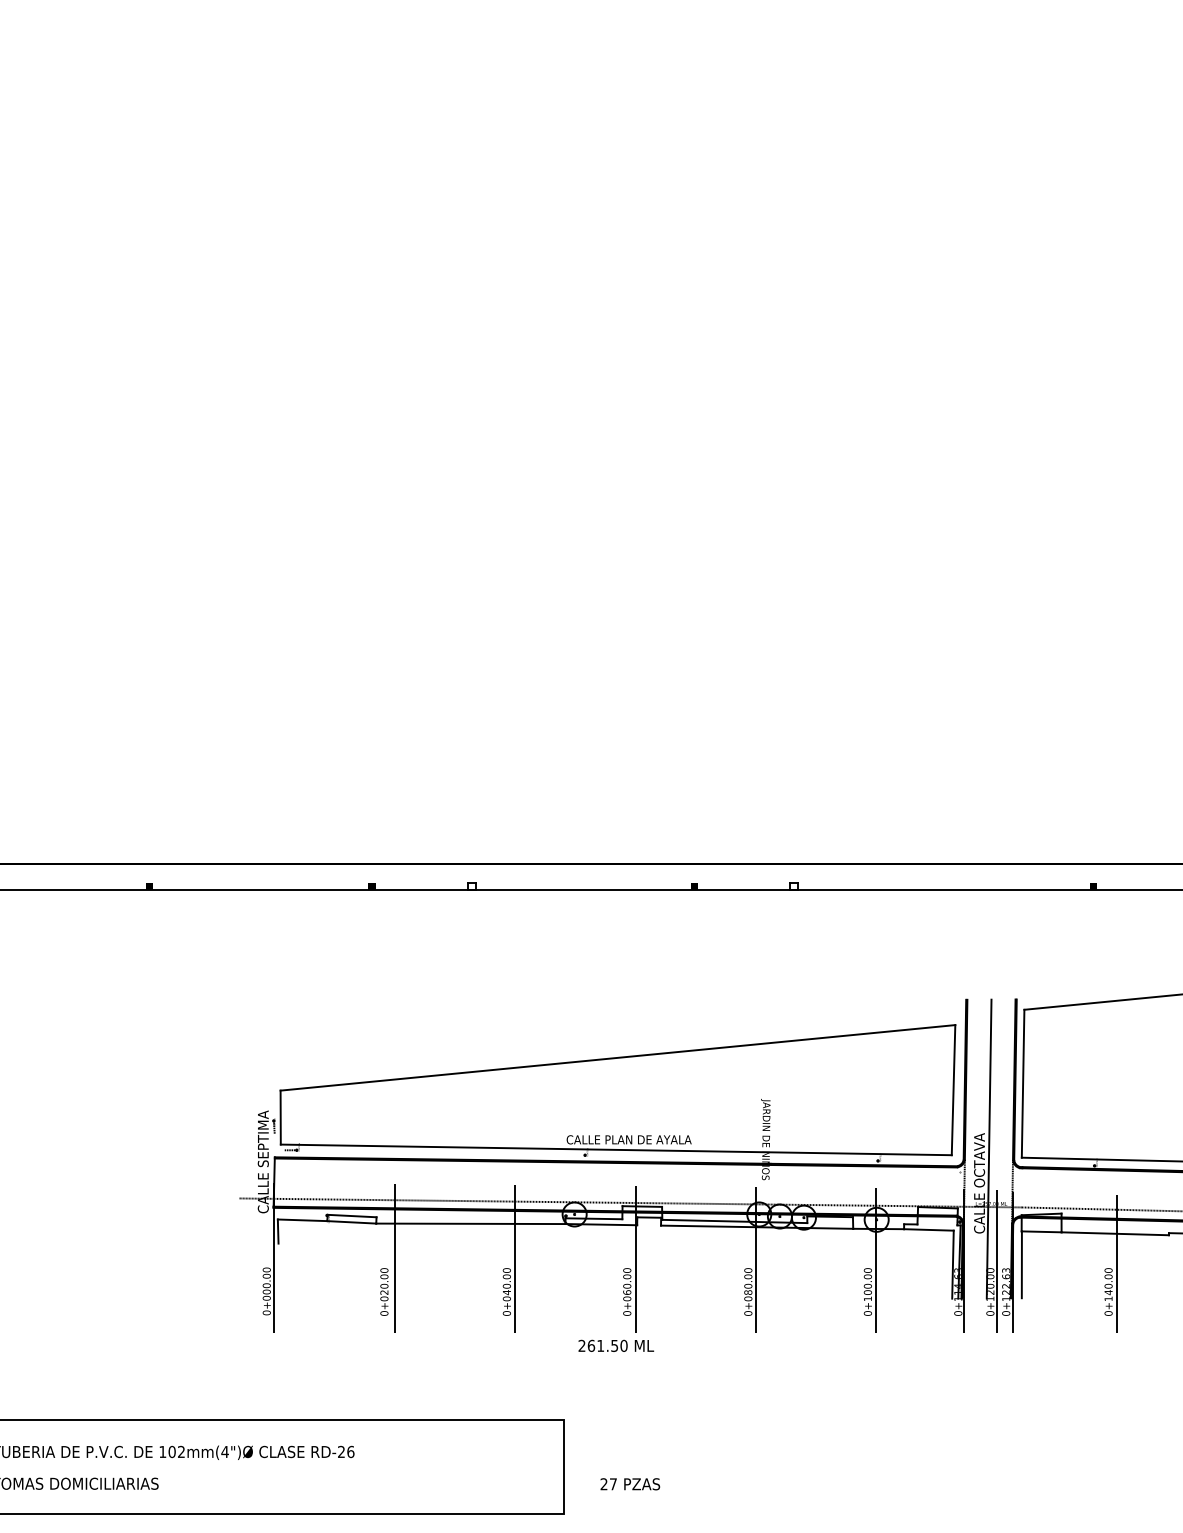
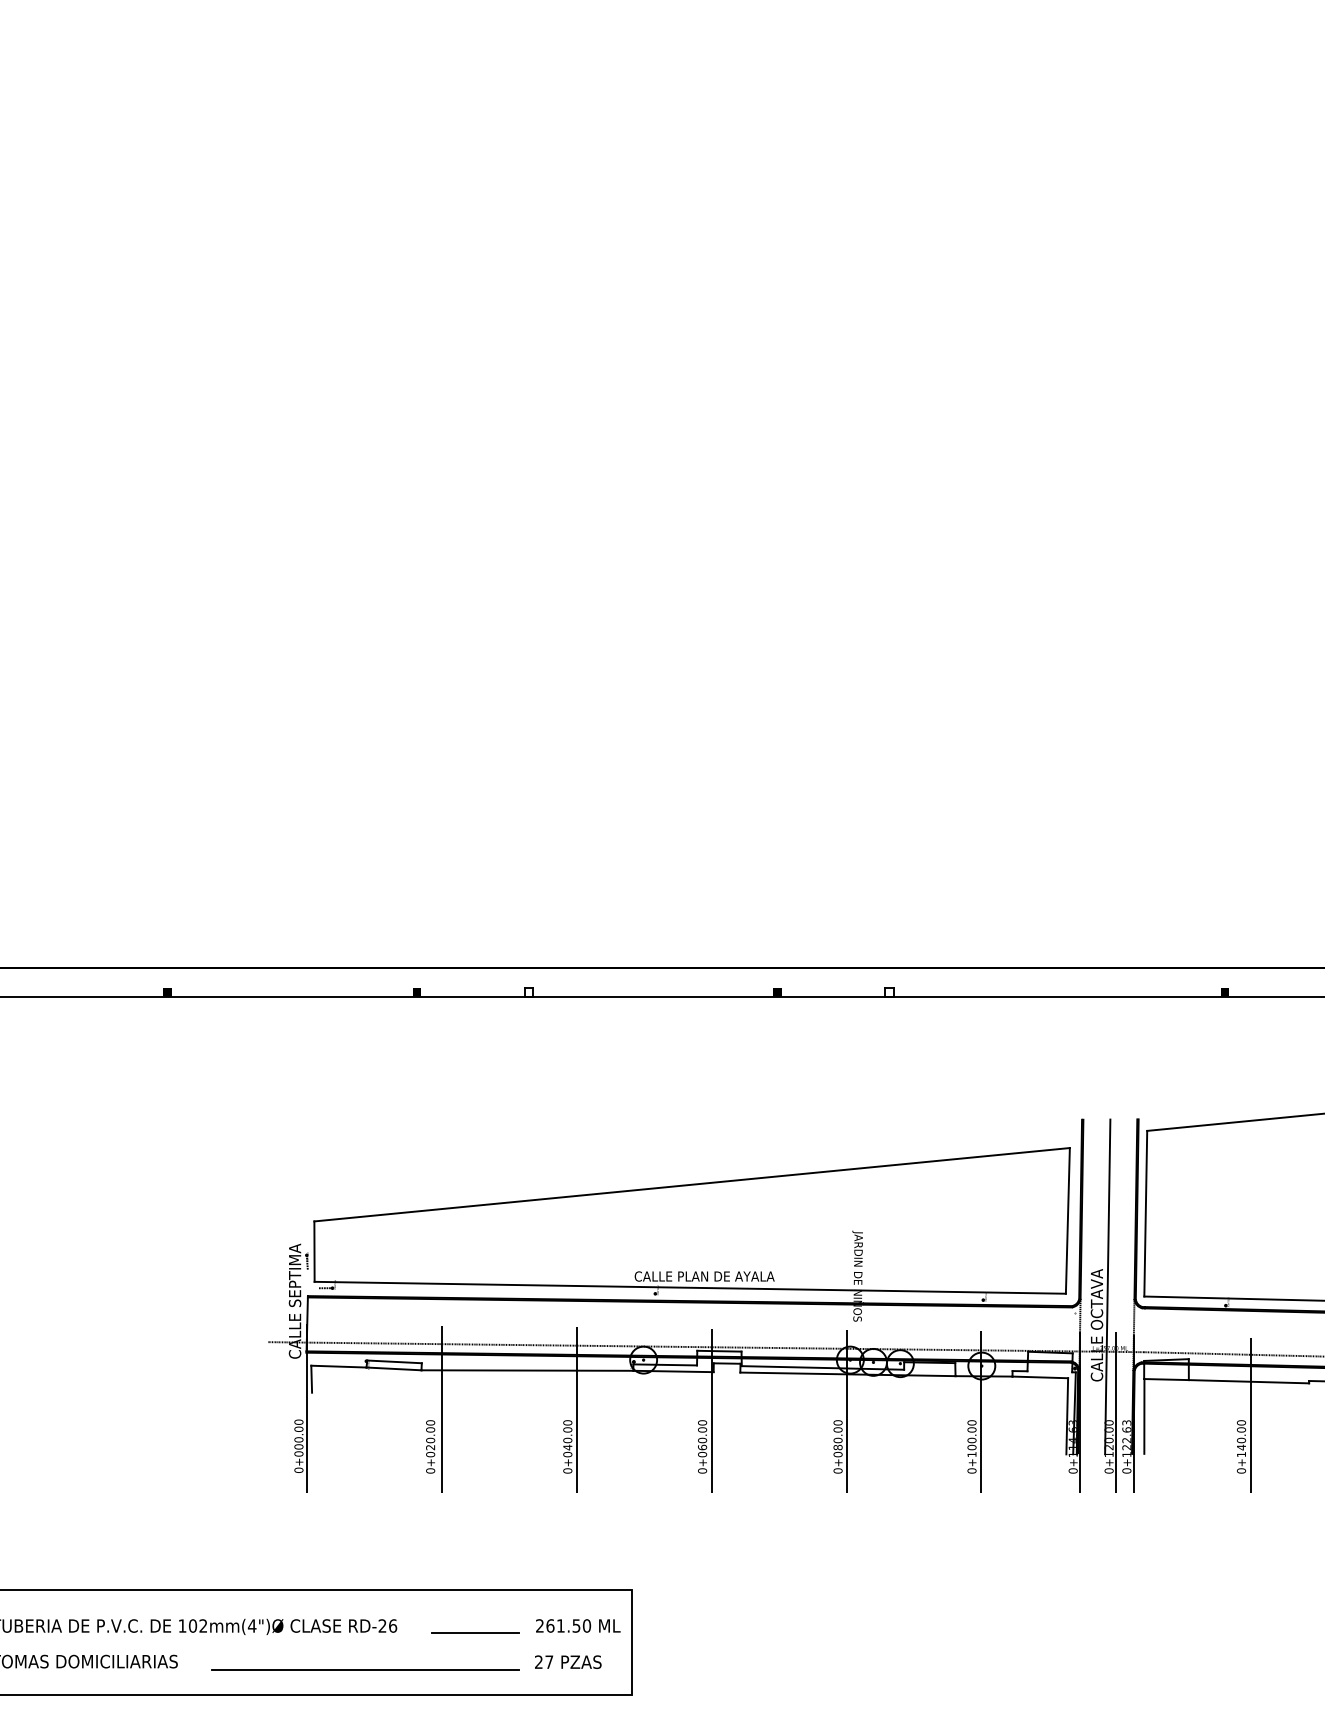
text: (616, 1345) -> (578, 1625), moved
line: (424, 1457) -> (475, 1632), added
text: (630, 1484) -> (568, 1662), moved
line: (326, 1491) -> (365, 1670), added

